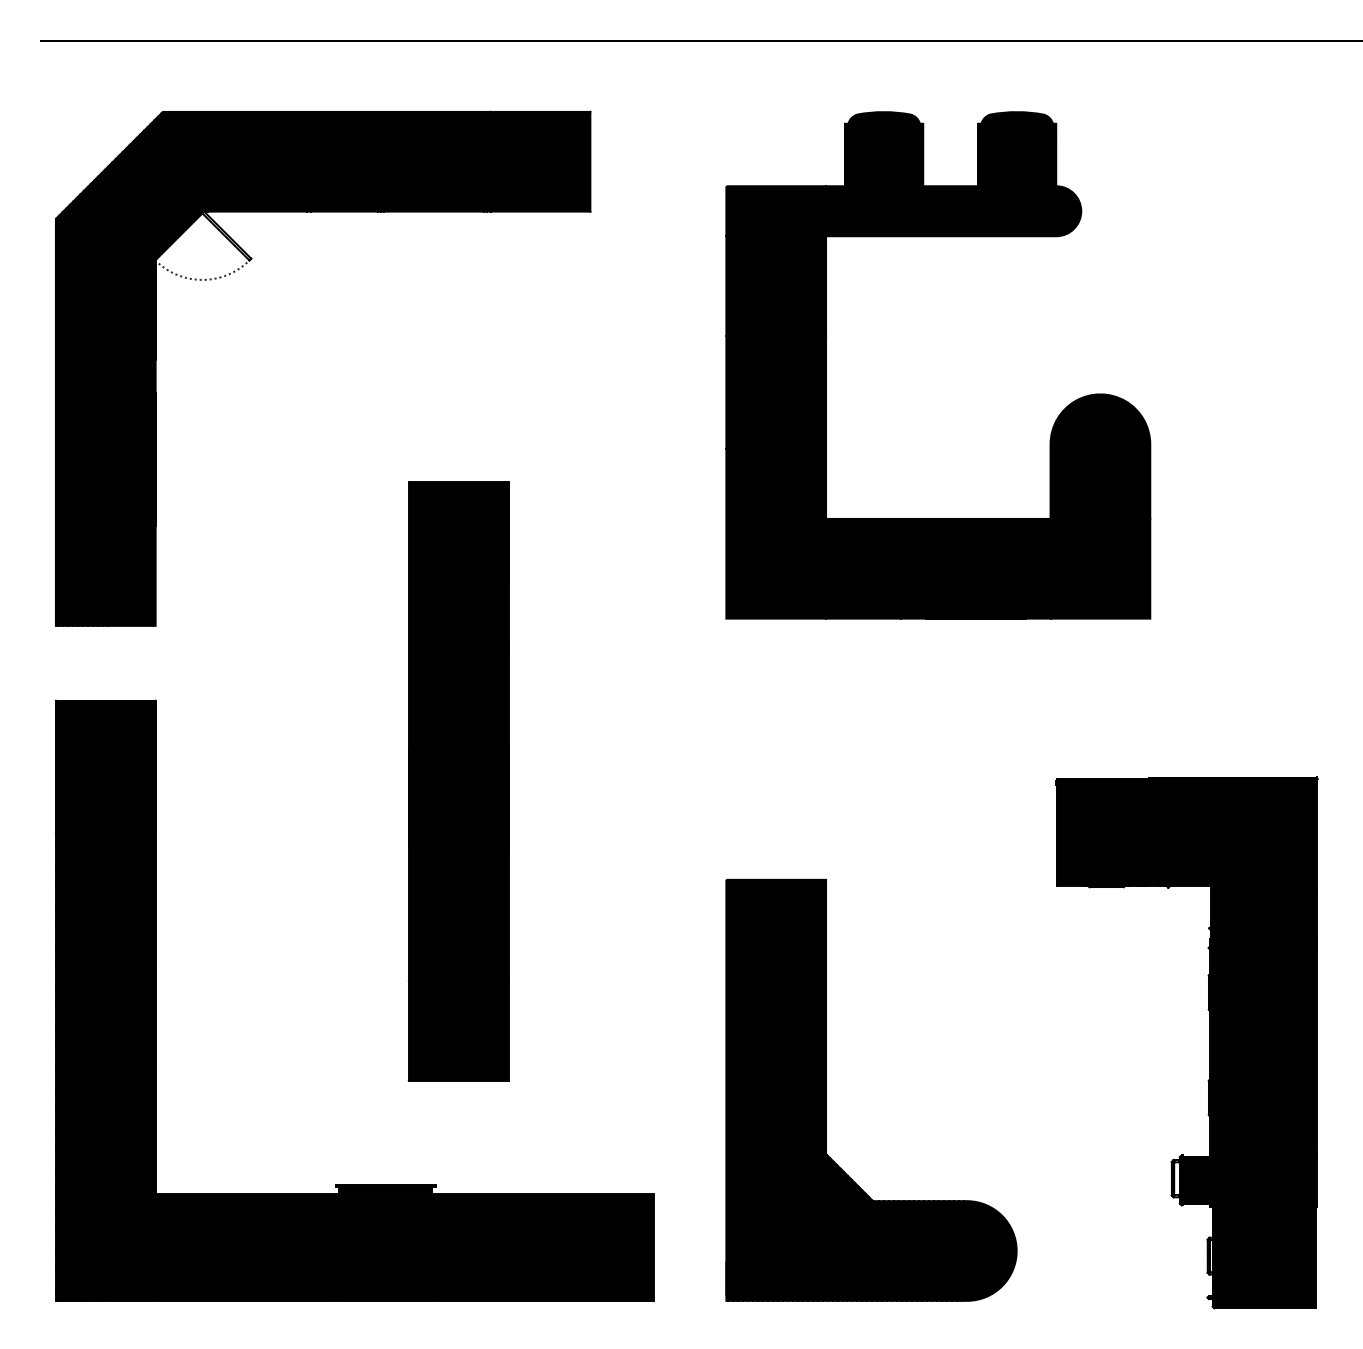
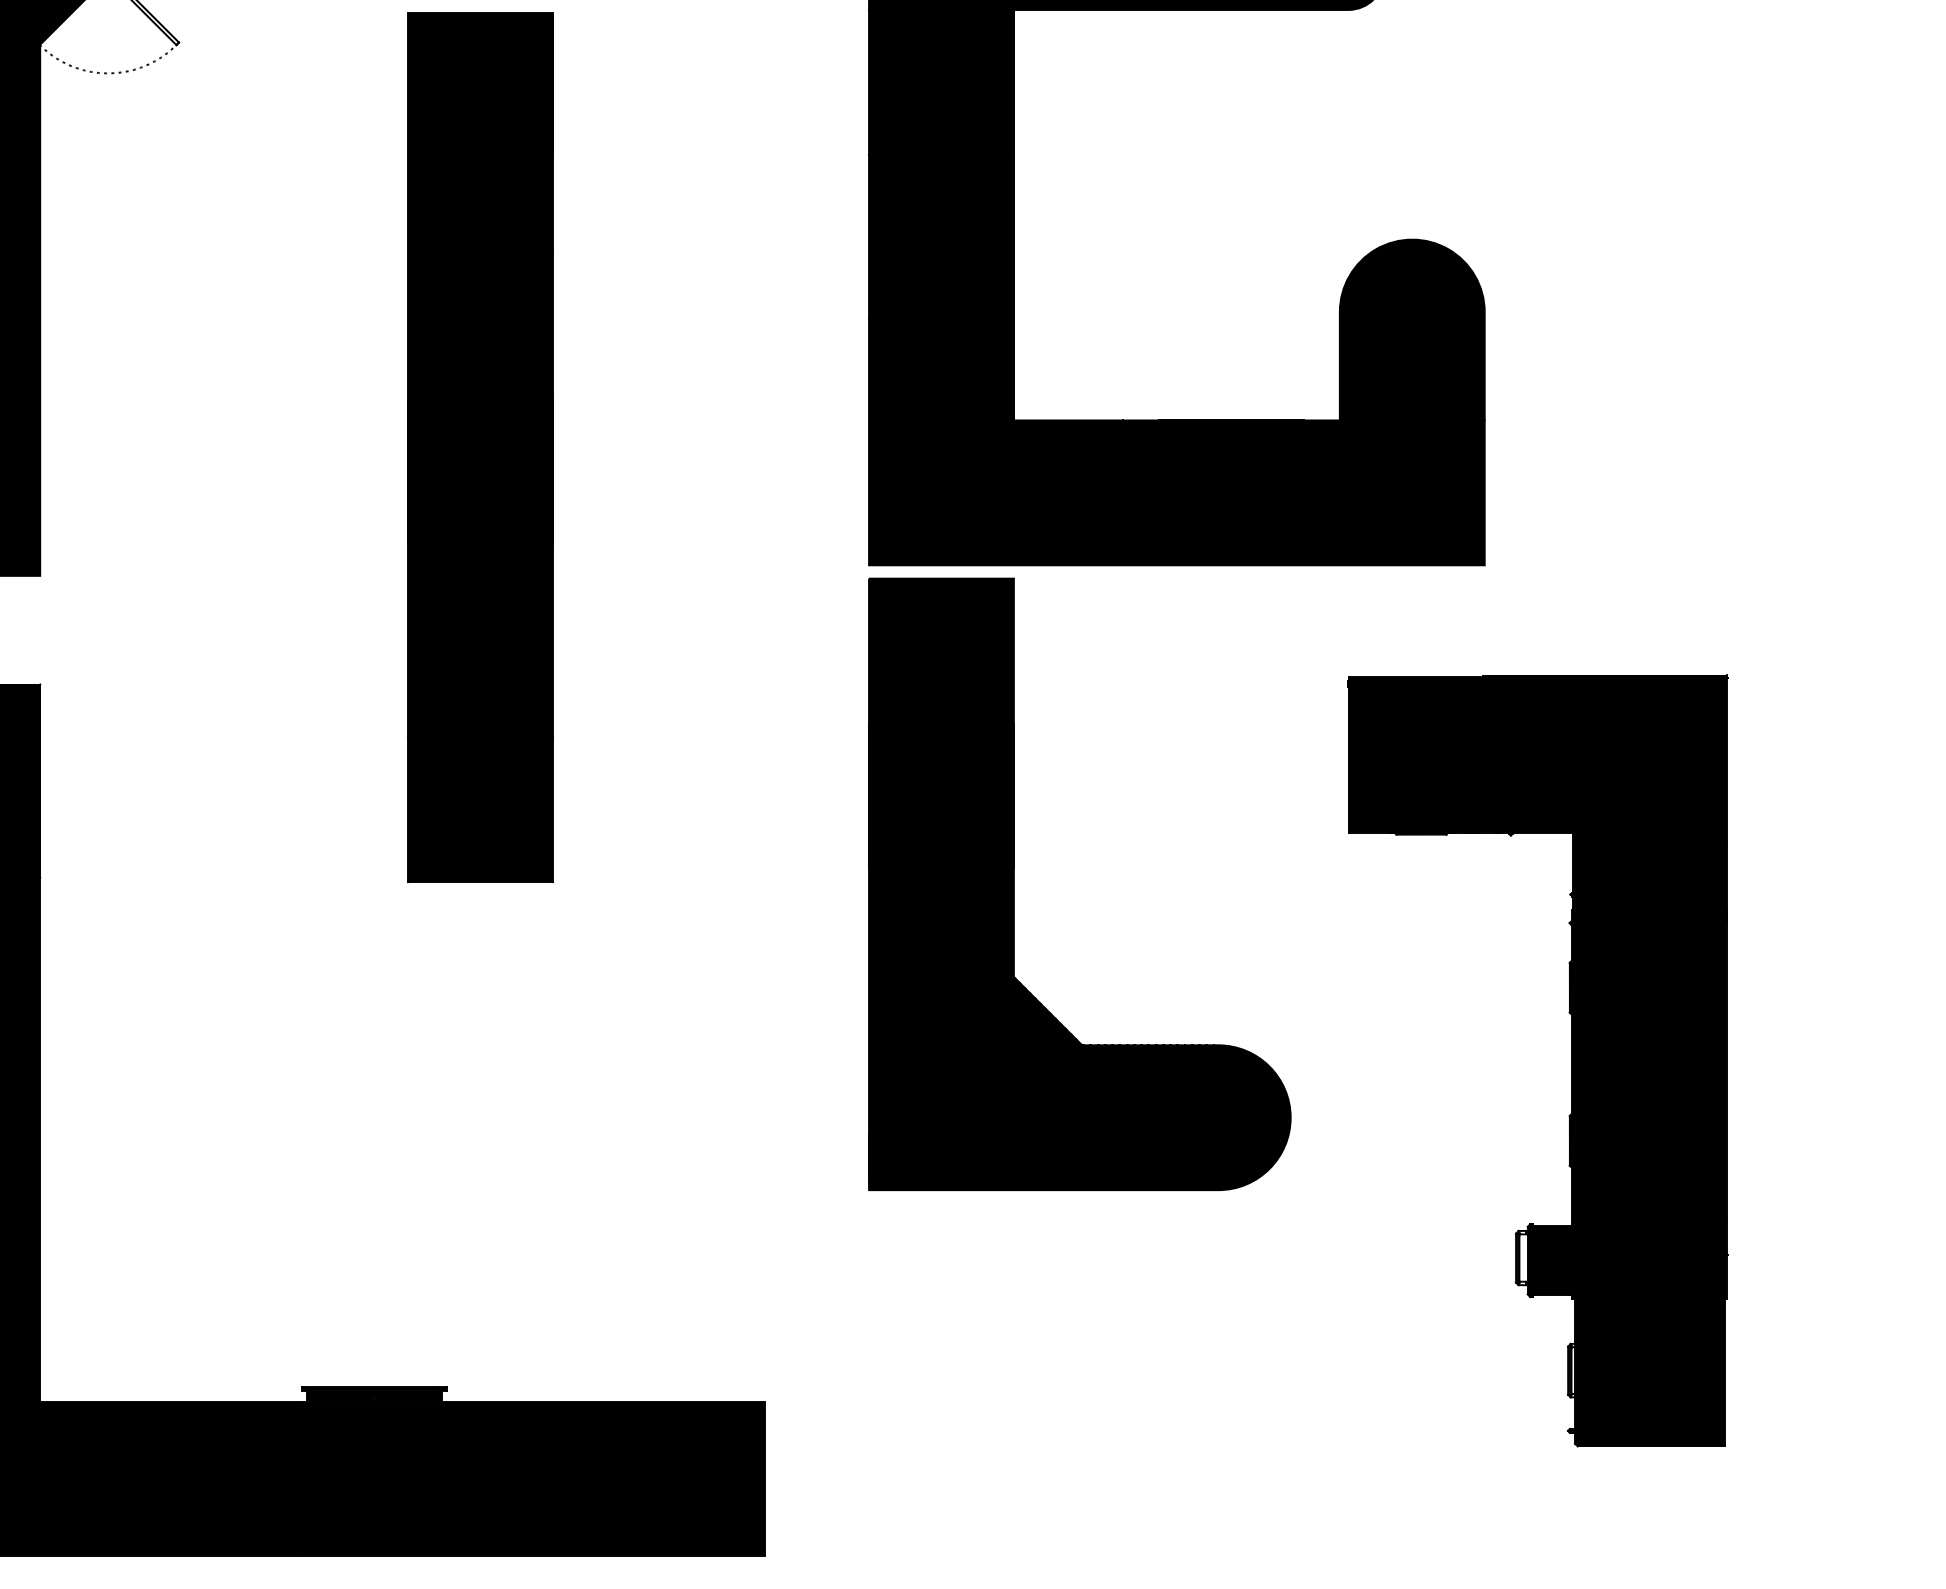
part: (458, 781) -> (480, 447), moved
part: (1209, 1042) -> (1570, 1060), moved
part: (826, 1089) -> (1014, 883), moved

